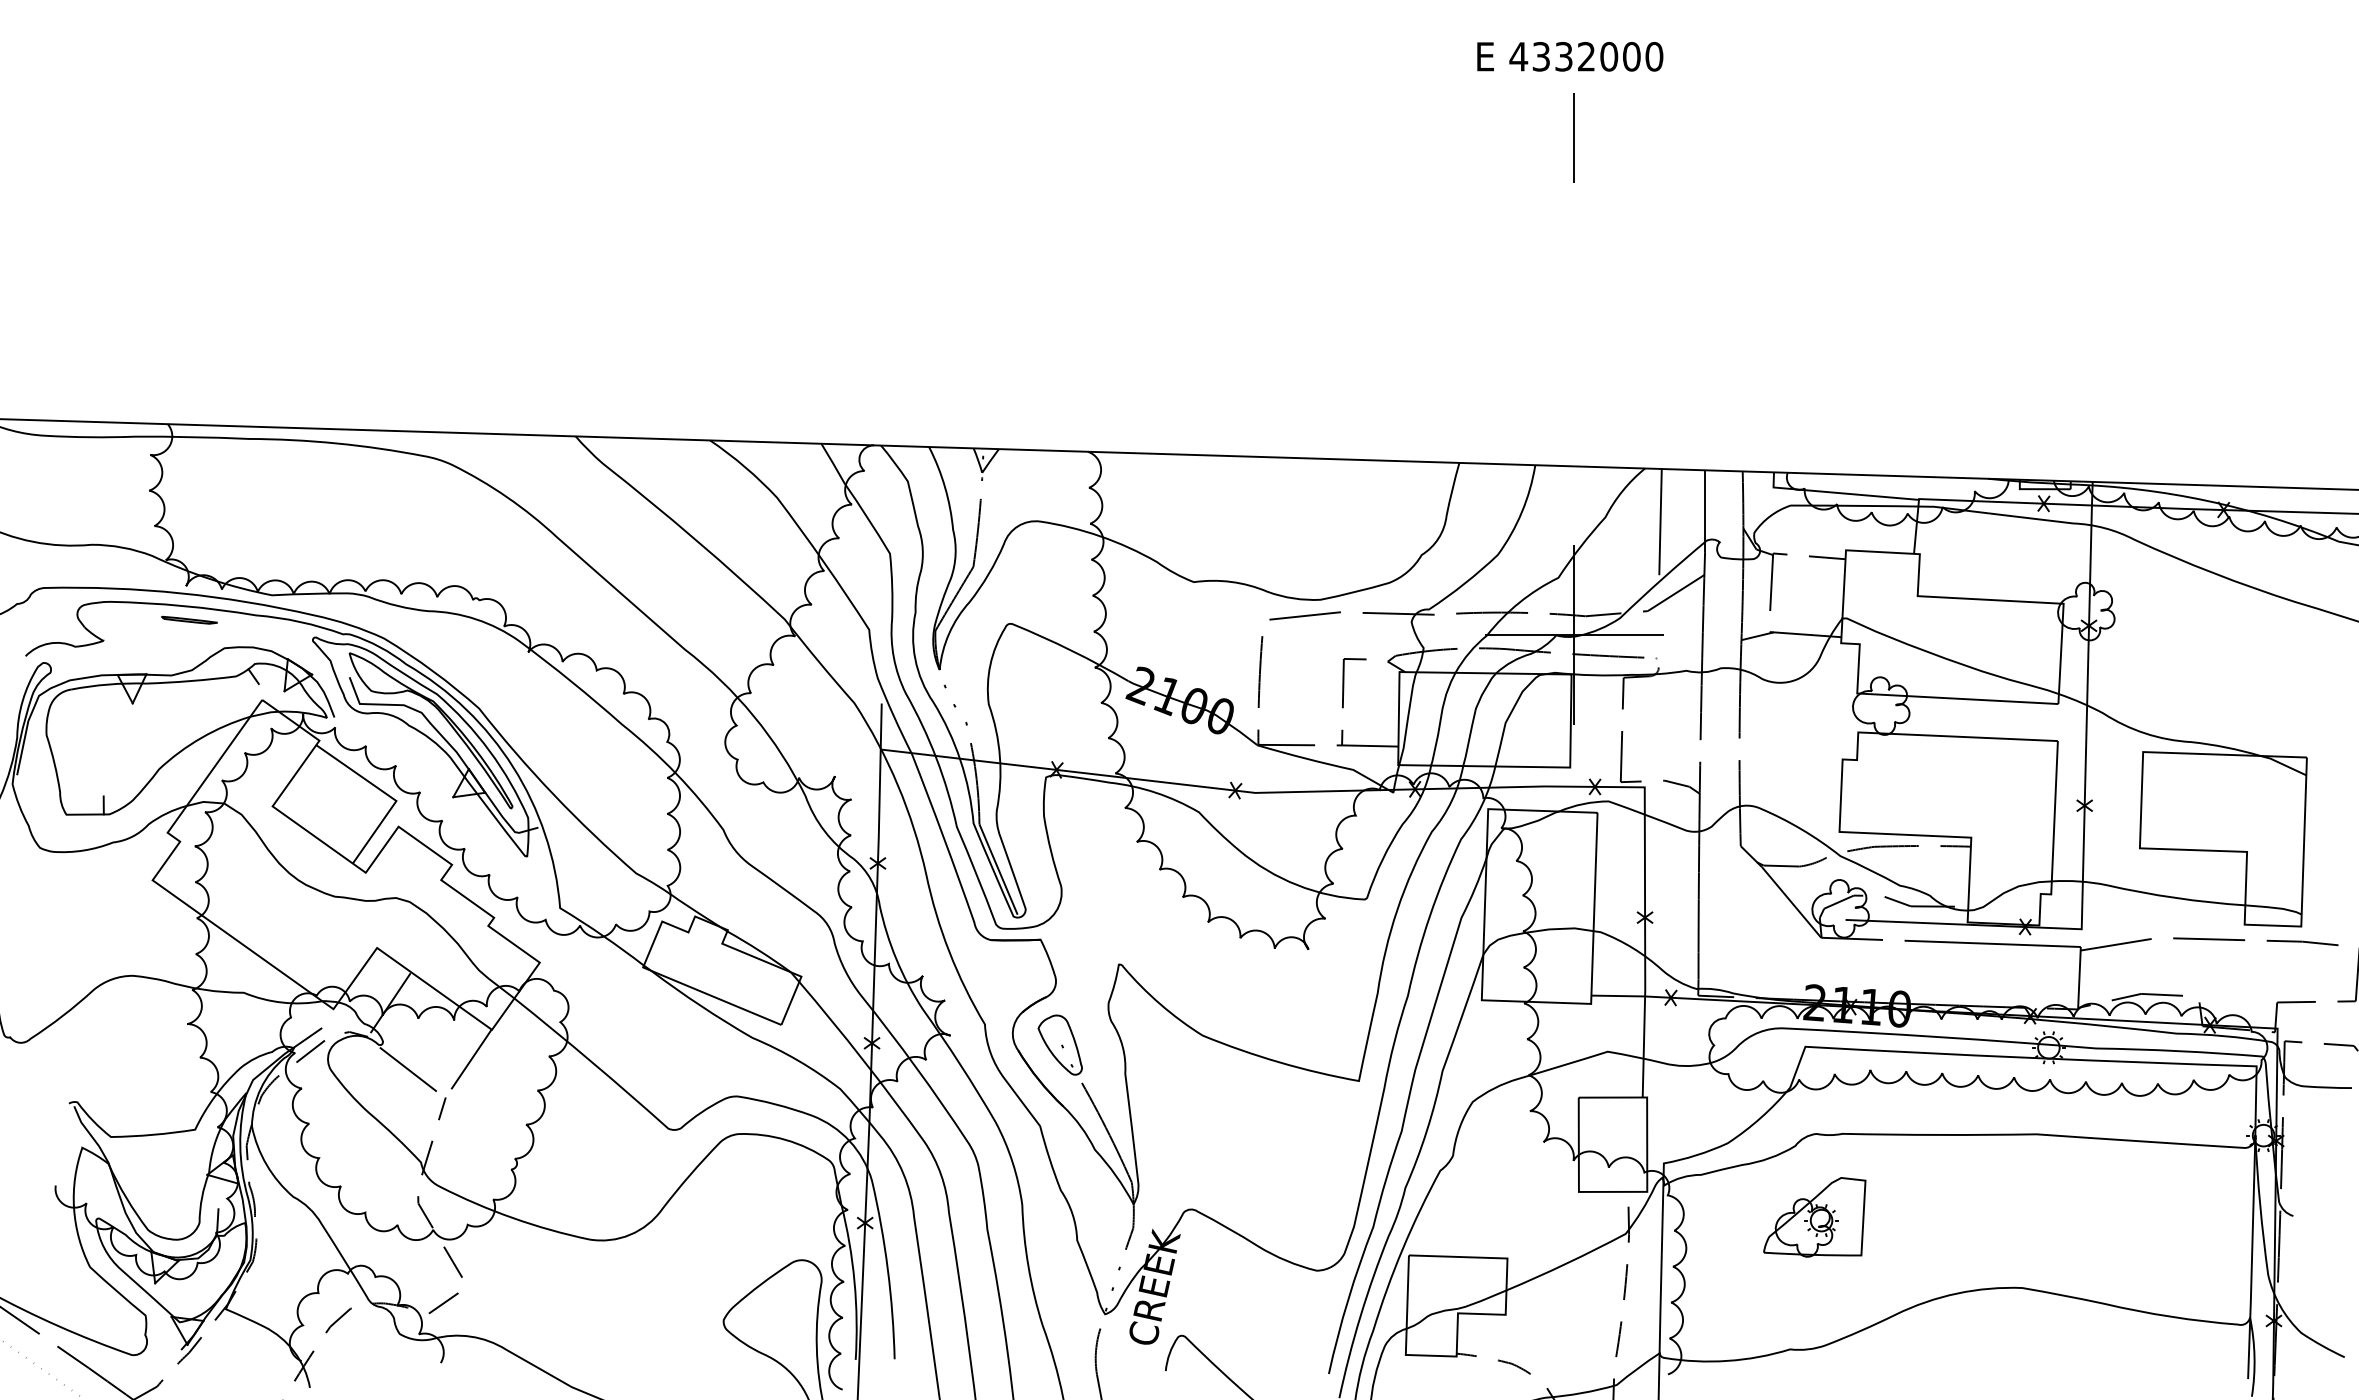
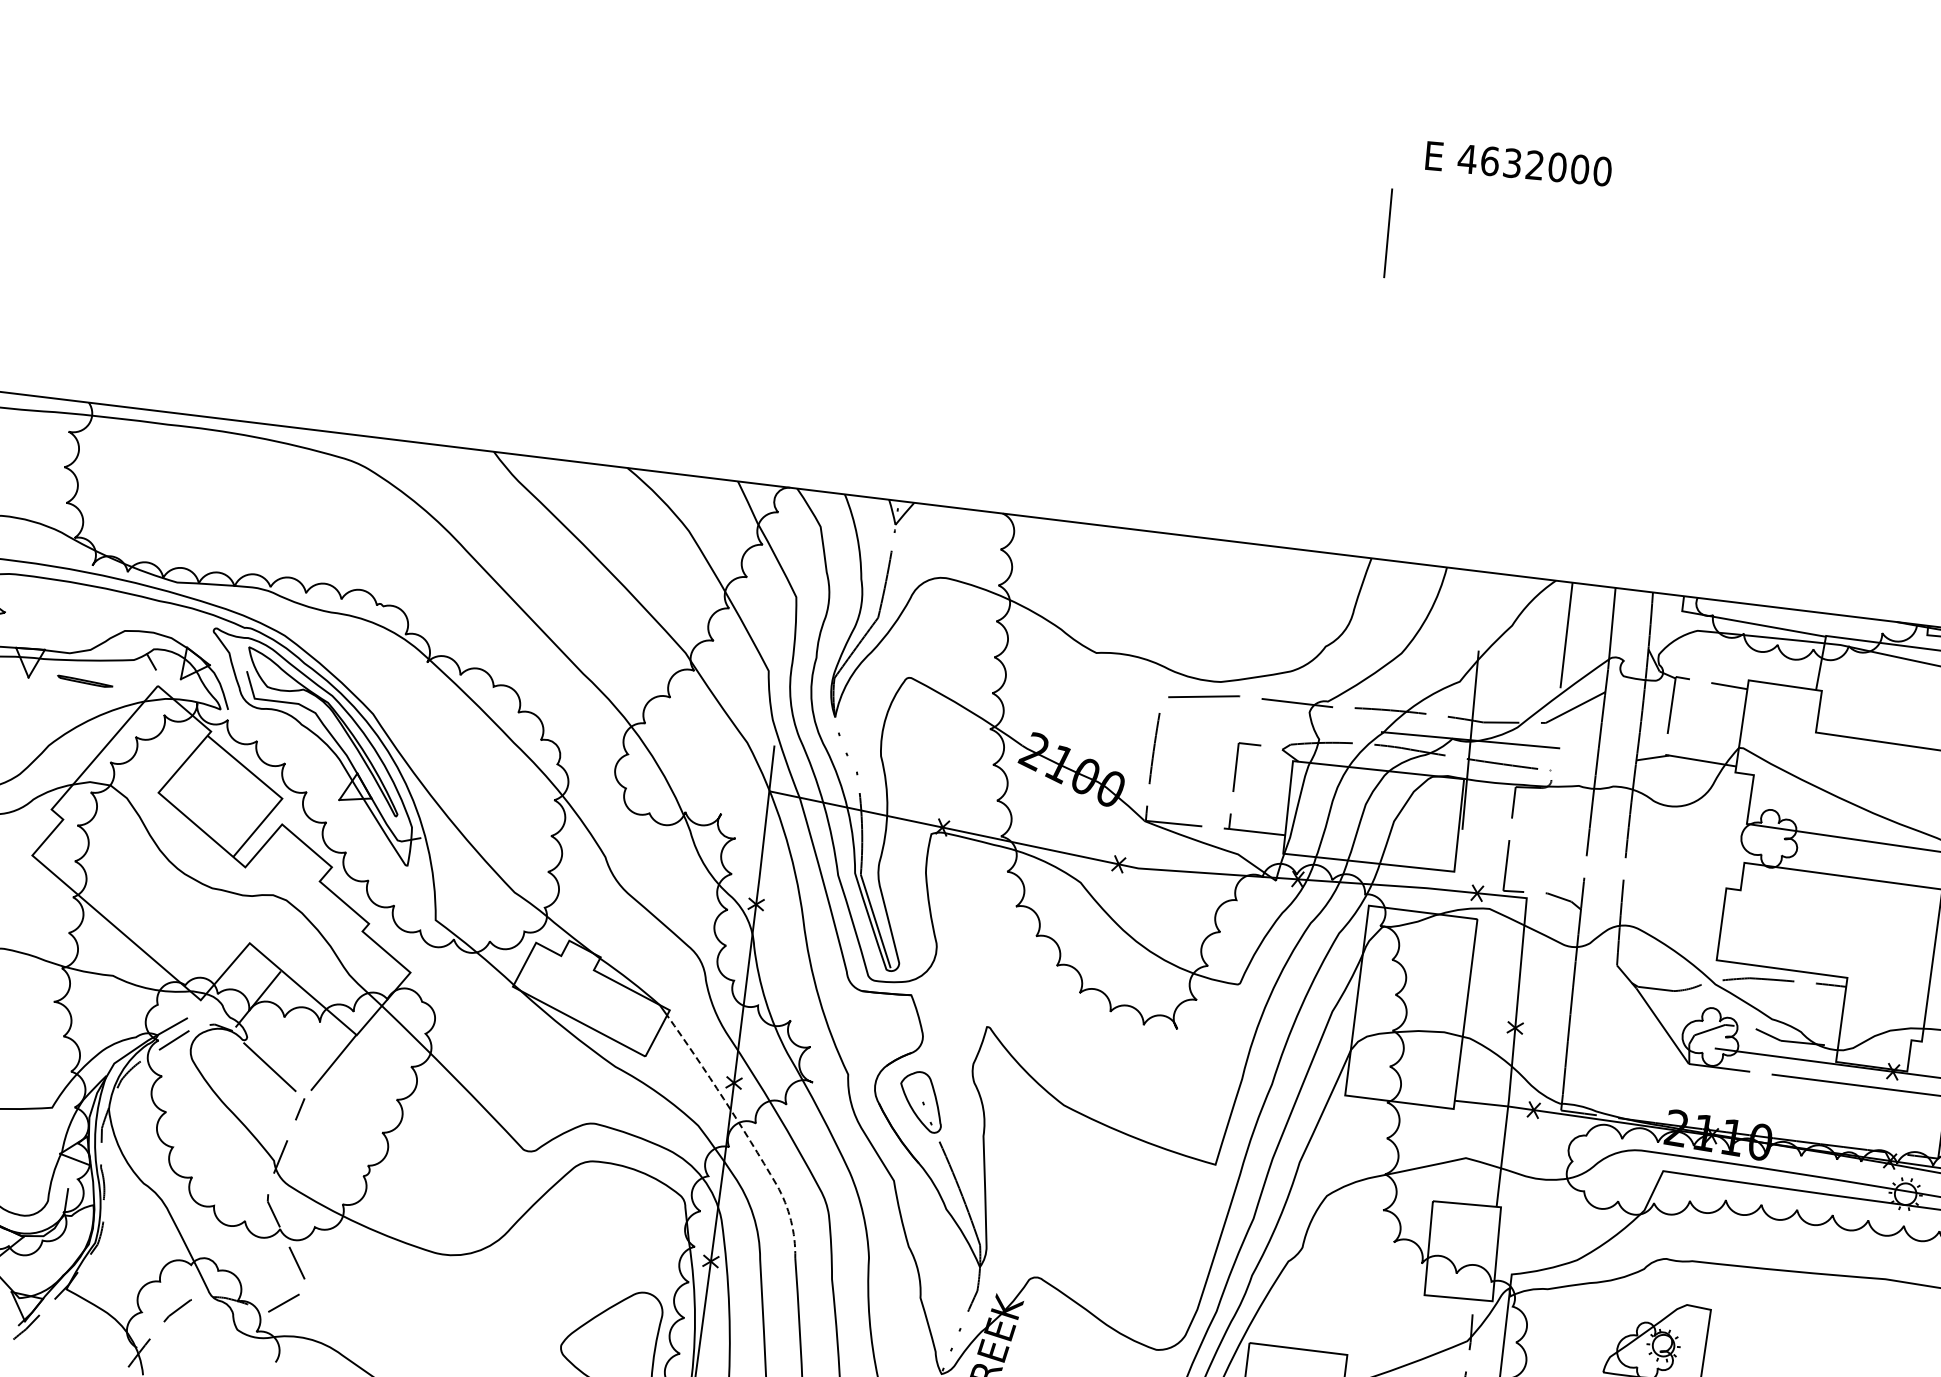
text: (1541, 56) -> (1490, 160), 4332000 -> 4632000
line: (1573, 137) -> (1387, 232), moved
part: (189, 619) -> (85, 680), moved
line: (889, 1094) -> (746, 1135), solid -> dashed

